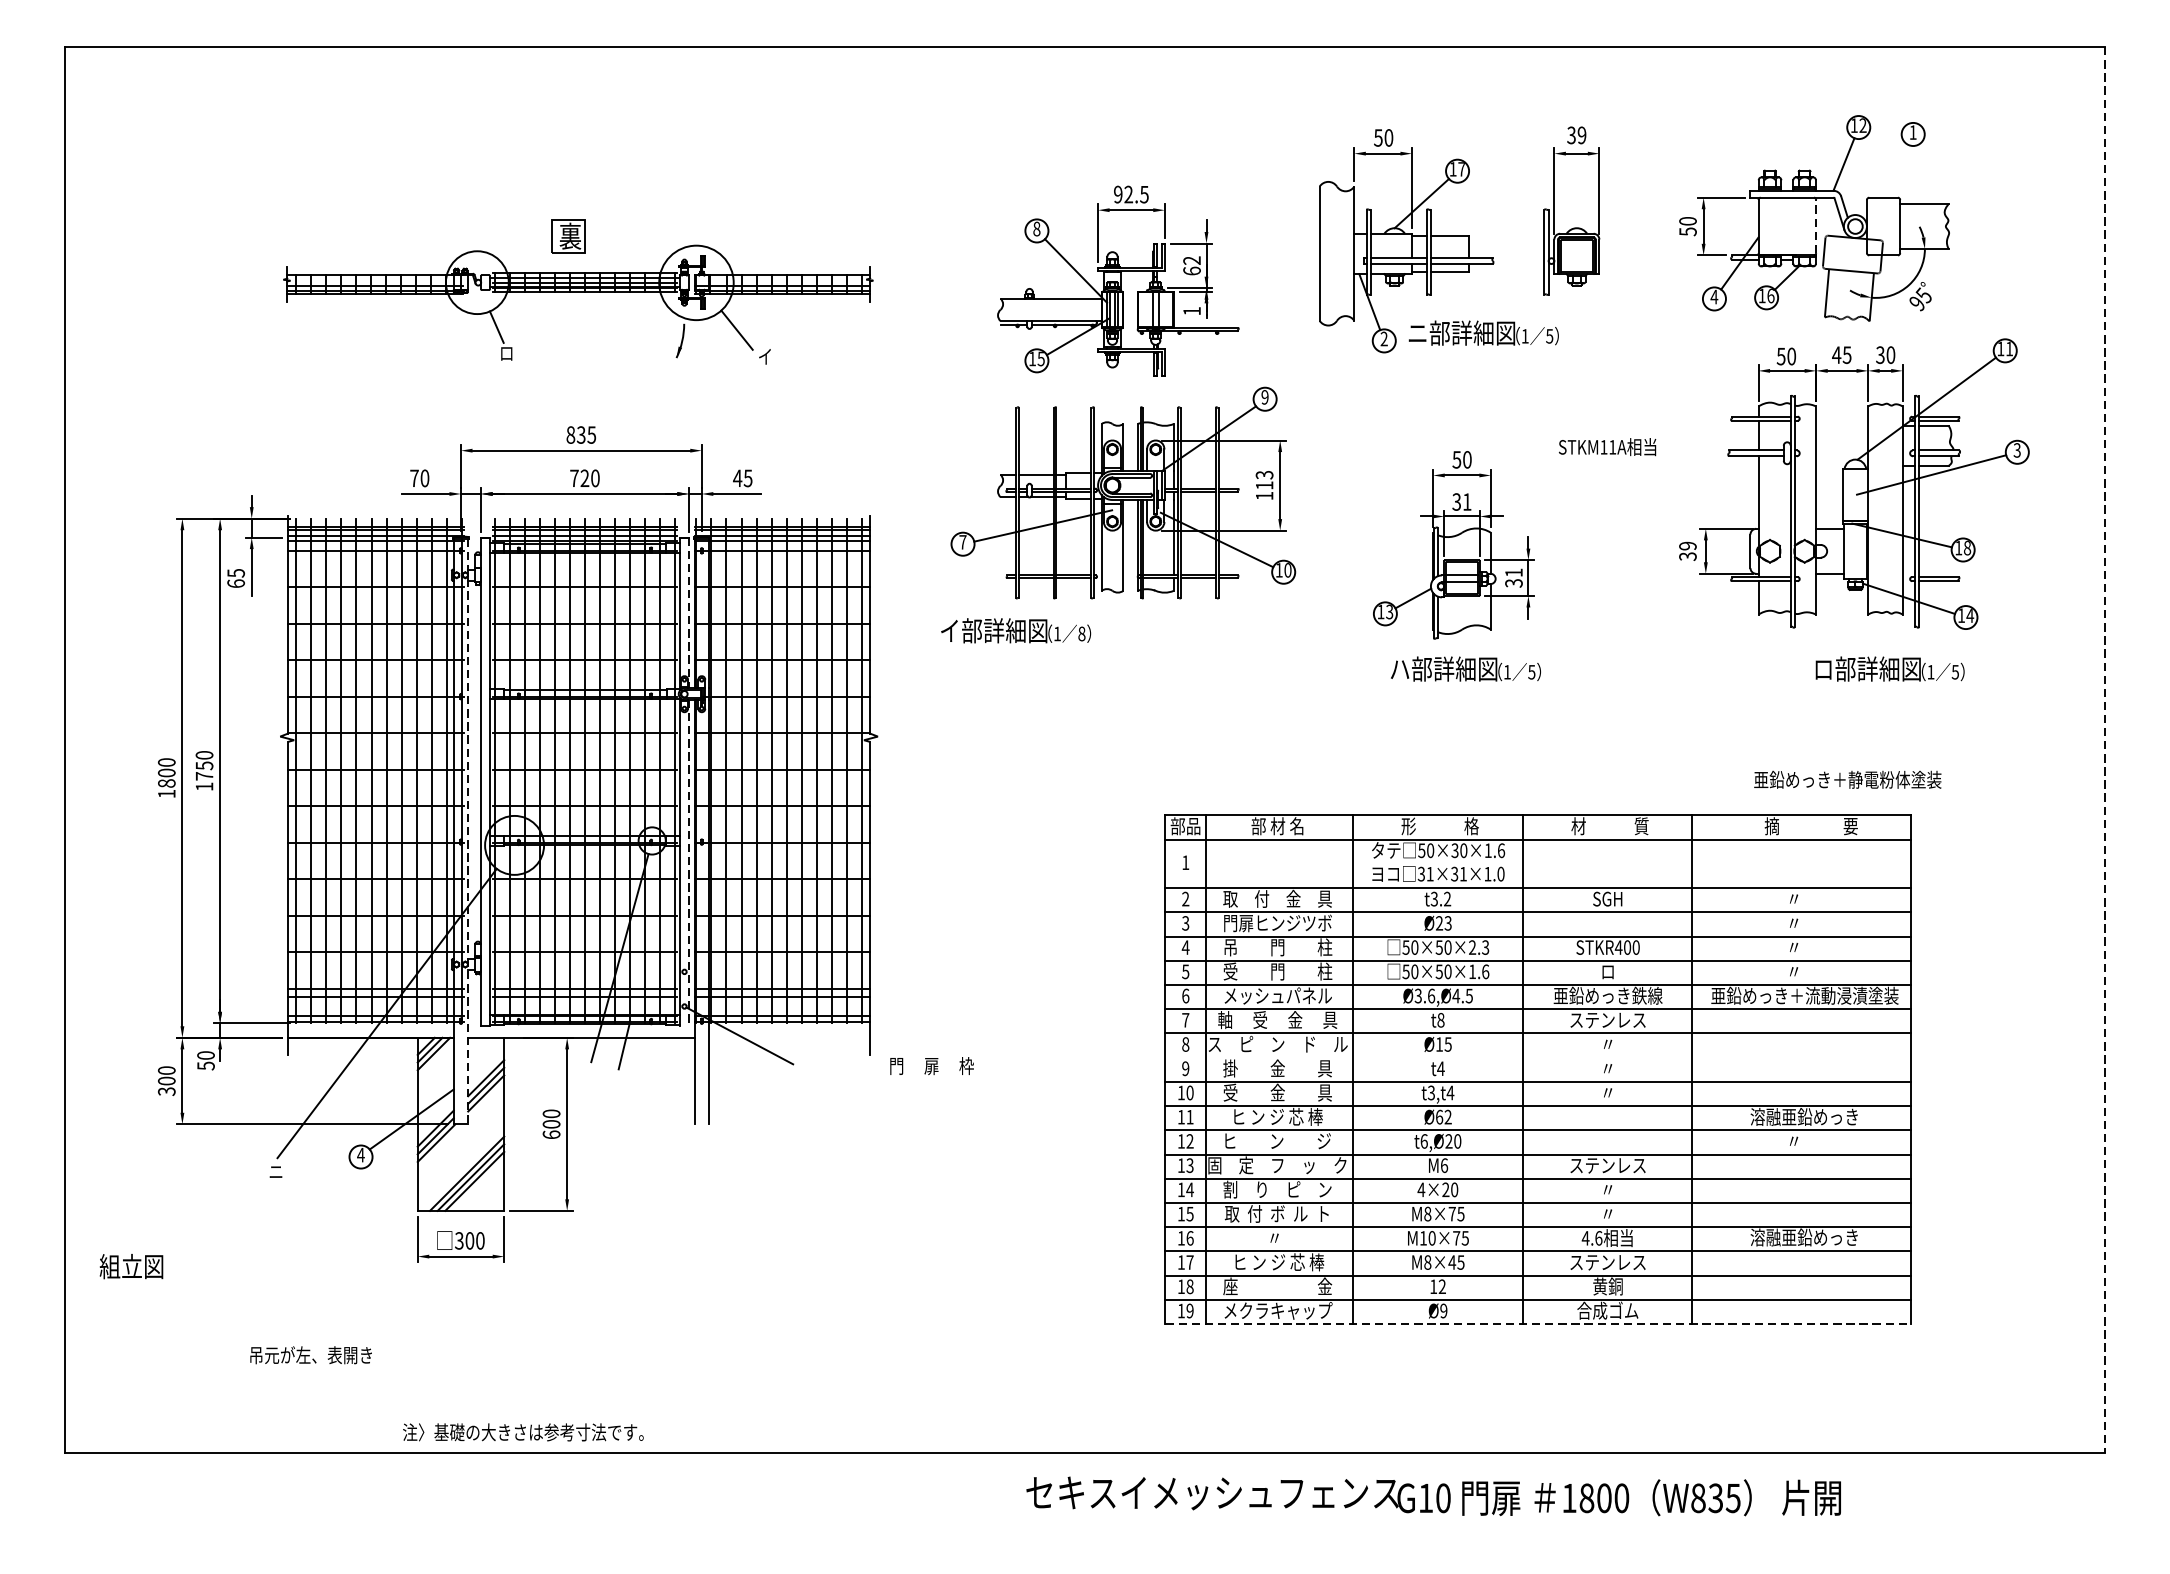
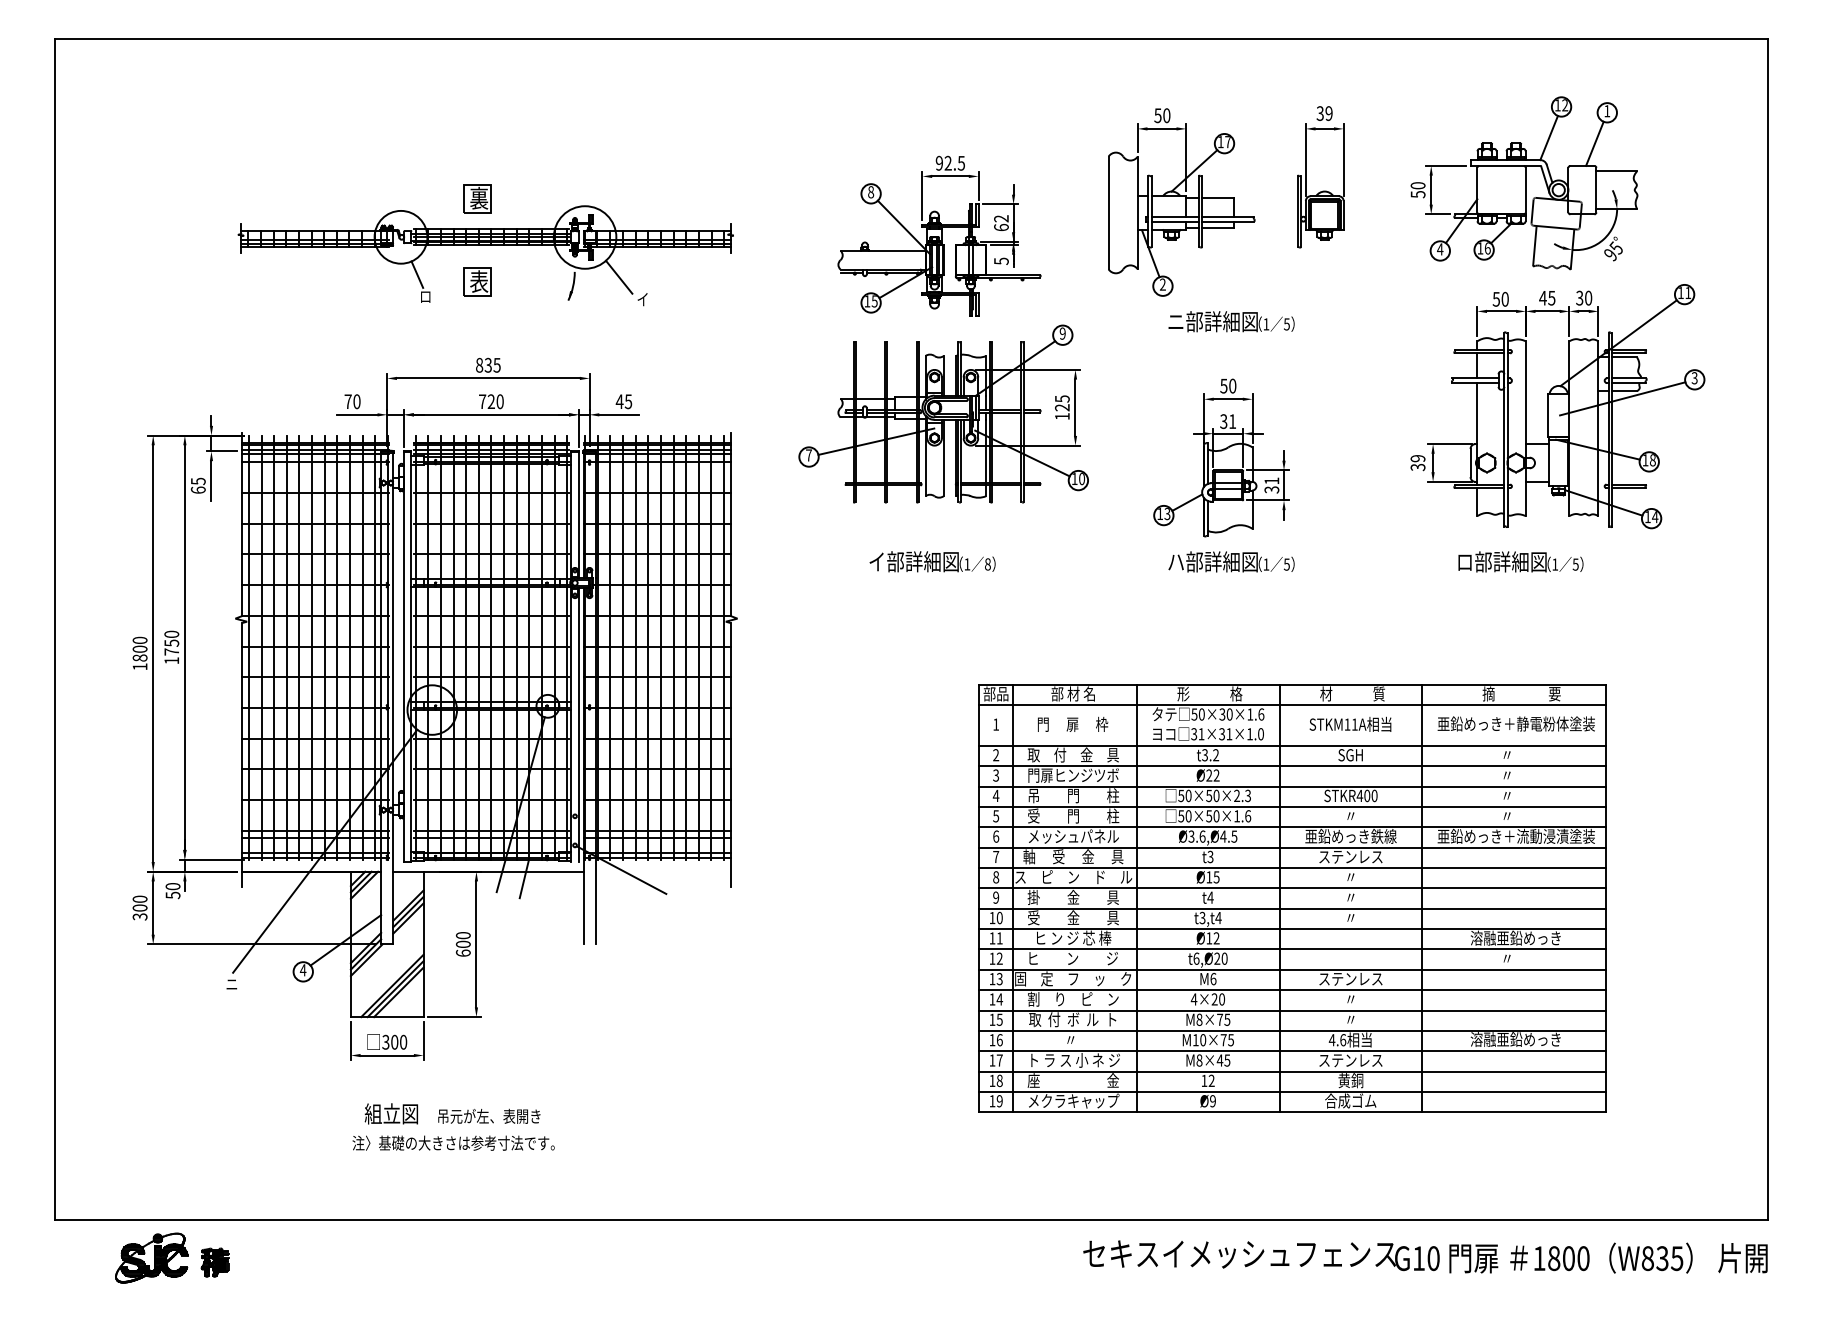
line: (1897, 171) -> (1594, 143), added
line: (1815, 225) -> (1525, 189), dashed -> solid
text: (1192, 310) -> (1001, 260), 1 -> 5
text: (1483, 332) -> (1231, 321), moved
part: (568, 335) -> (477, 281), added
text: (1607, 445) -> (1350, 723), moved
text: (1264, 480) -> (1062, 403), 113 -> 125
line: (688, 613) -> (578, 515), dashed -> solid
text: (1015, 630) -> (932, 561), moved
text: (1889, 668) -> (1520, 561), moved
line: (2105, 749) -> (1768, 629), dashed -> solid
text: (1846, 779) -> (1515, 723), moved
line: (468, 831) -> (393, 698), dashed -> solid
line: (688, 863) -> (578, 725), dashed -> solid
text: (1448, 923) -> (1216, 775), Ø23 -> Ø22
text: (1607, 972) -> (1350, 816), ロ -> 〃
text: (1440, 1019) -> (1210, 856), t8 -> t3
line: (1538, 1057) -> (1292, 888), added
text: (932, 1064) -> (1073, 723), moved
text: (1439, 1117) -> (1209, 938), Ø62 -> Ø12
text: (1280, 1261) -> (1075, 1059), ヒ ン ジ 芯 棒 -> ト ラ ス 小 ネ ジ
text: (130, 1266) -> (390, 1113), moved
line: (1538, 1324) -> (1292, 1112), dashed -> solid
text: (311, 1354) -> (489, 1115), moved
text: (523, 1431) -> (453, 1142), moved
text: (1433, 1495) -> (1425, 1256), moved
part: (205, 1497) -> (172, 1257), added

